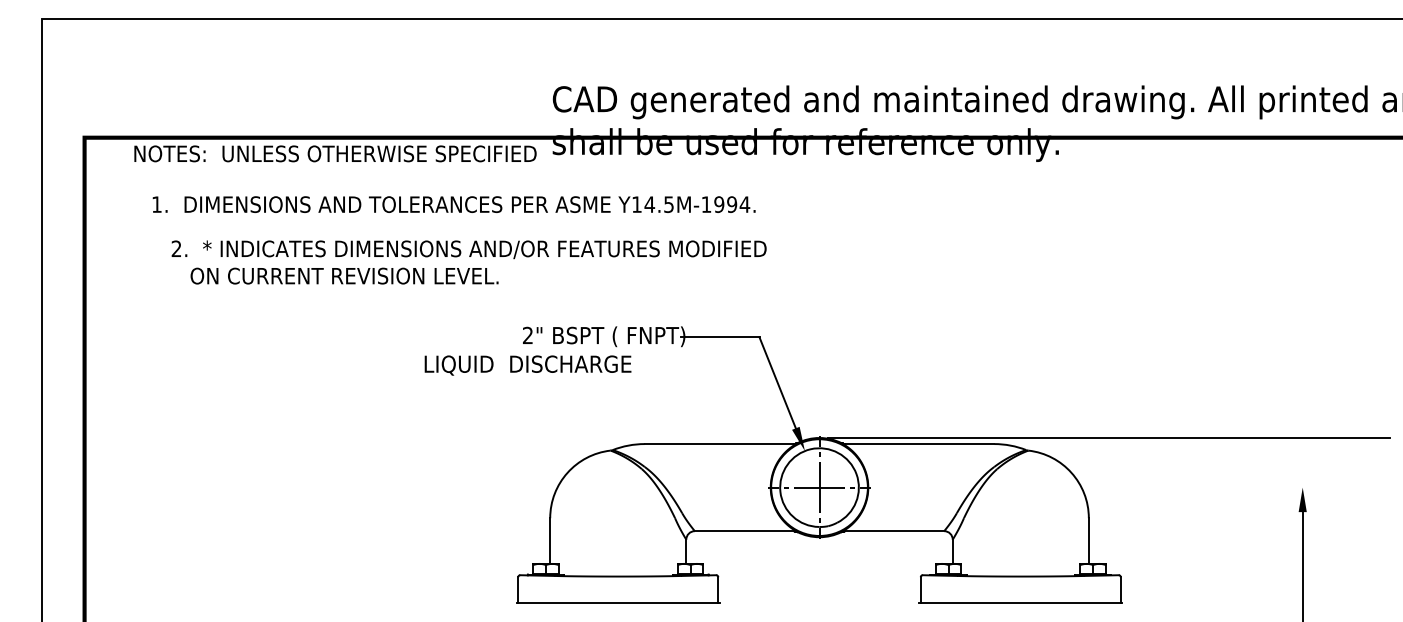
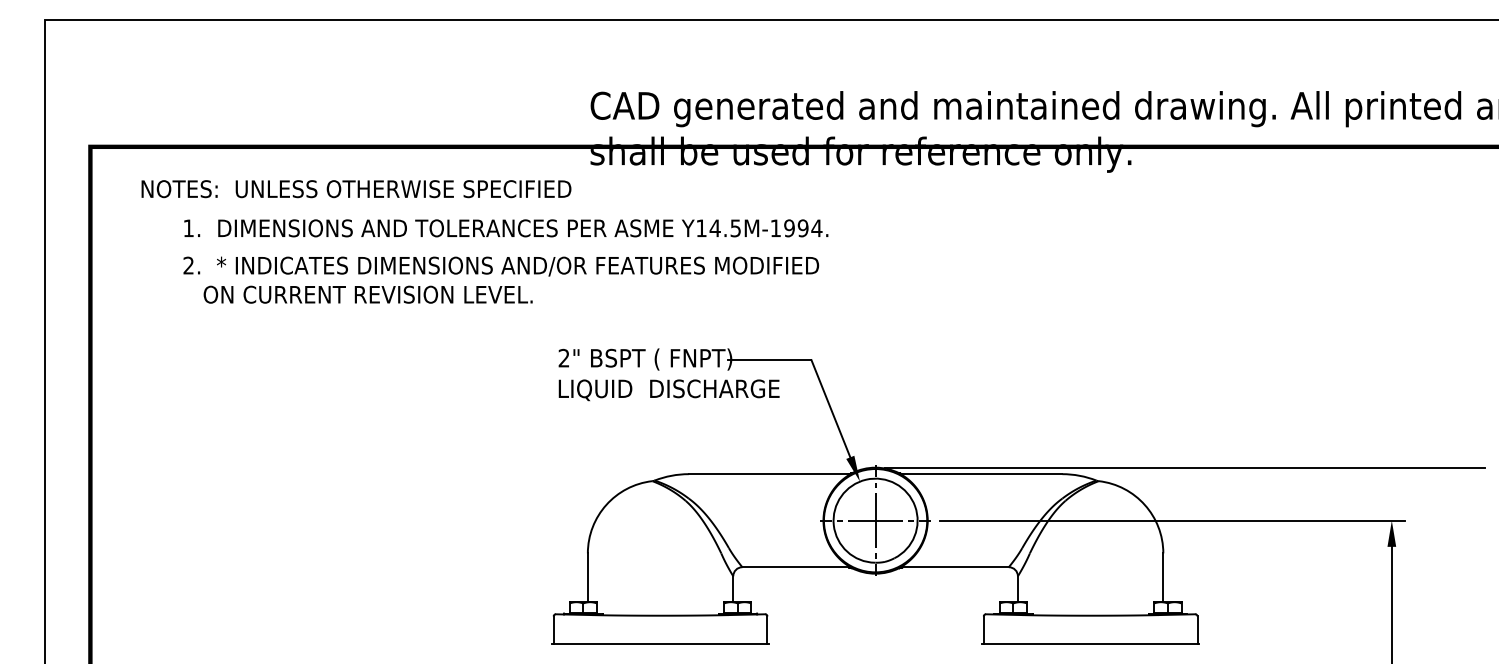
text: (335, 154) -> (356, 189), moved
text: (454, 204) -> (506, 228), moved
text: (527, 365) -> (668, 390), moved
line: (1096, 487) -> (1171, 520), added

